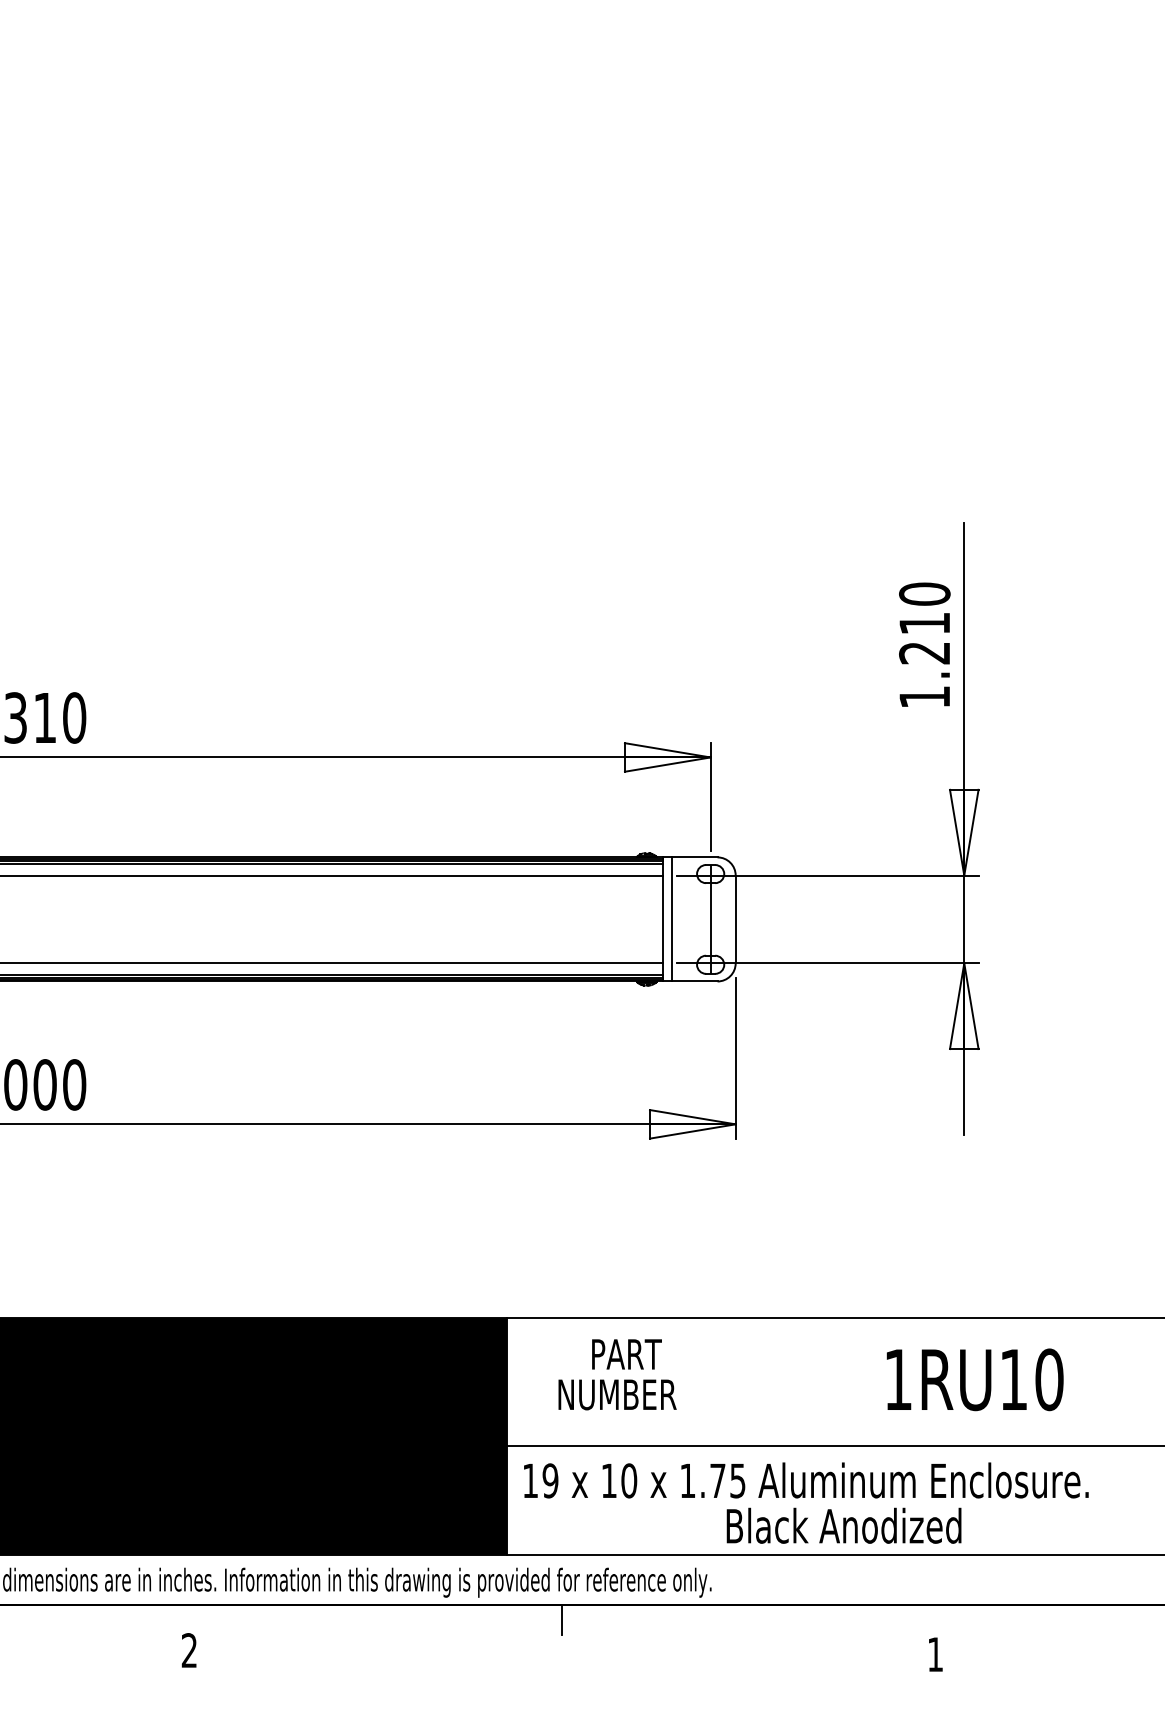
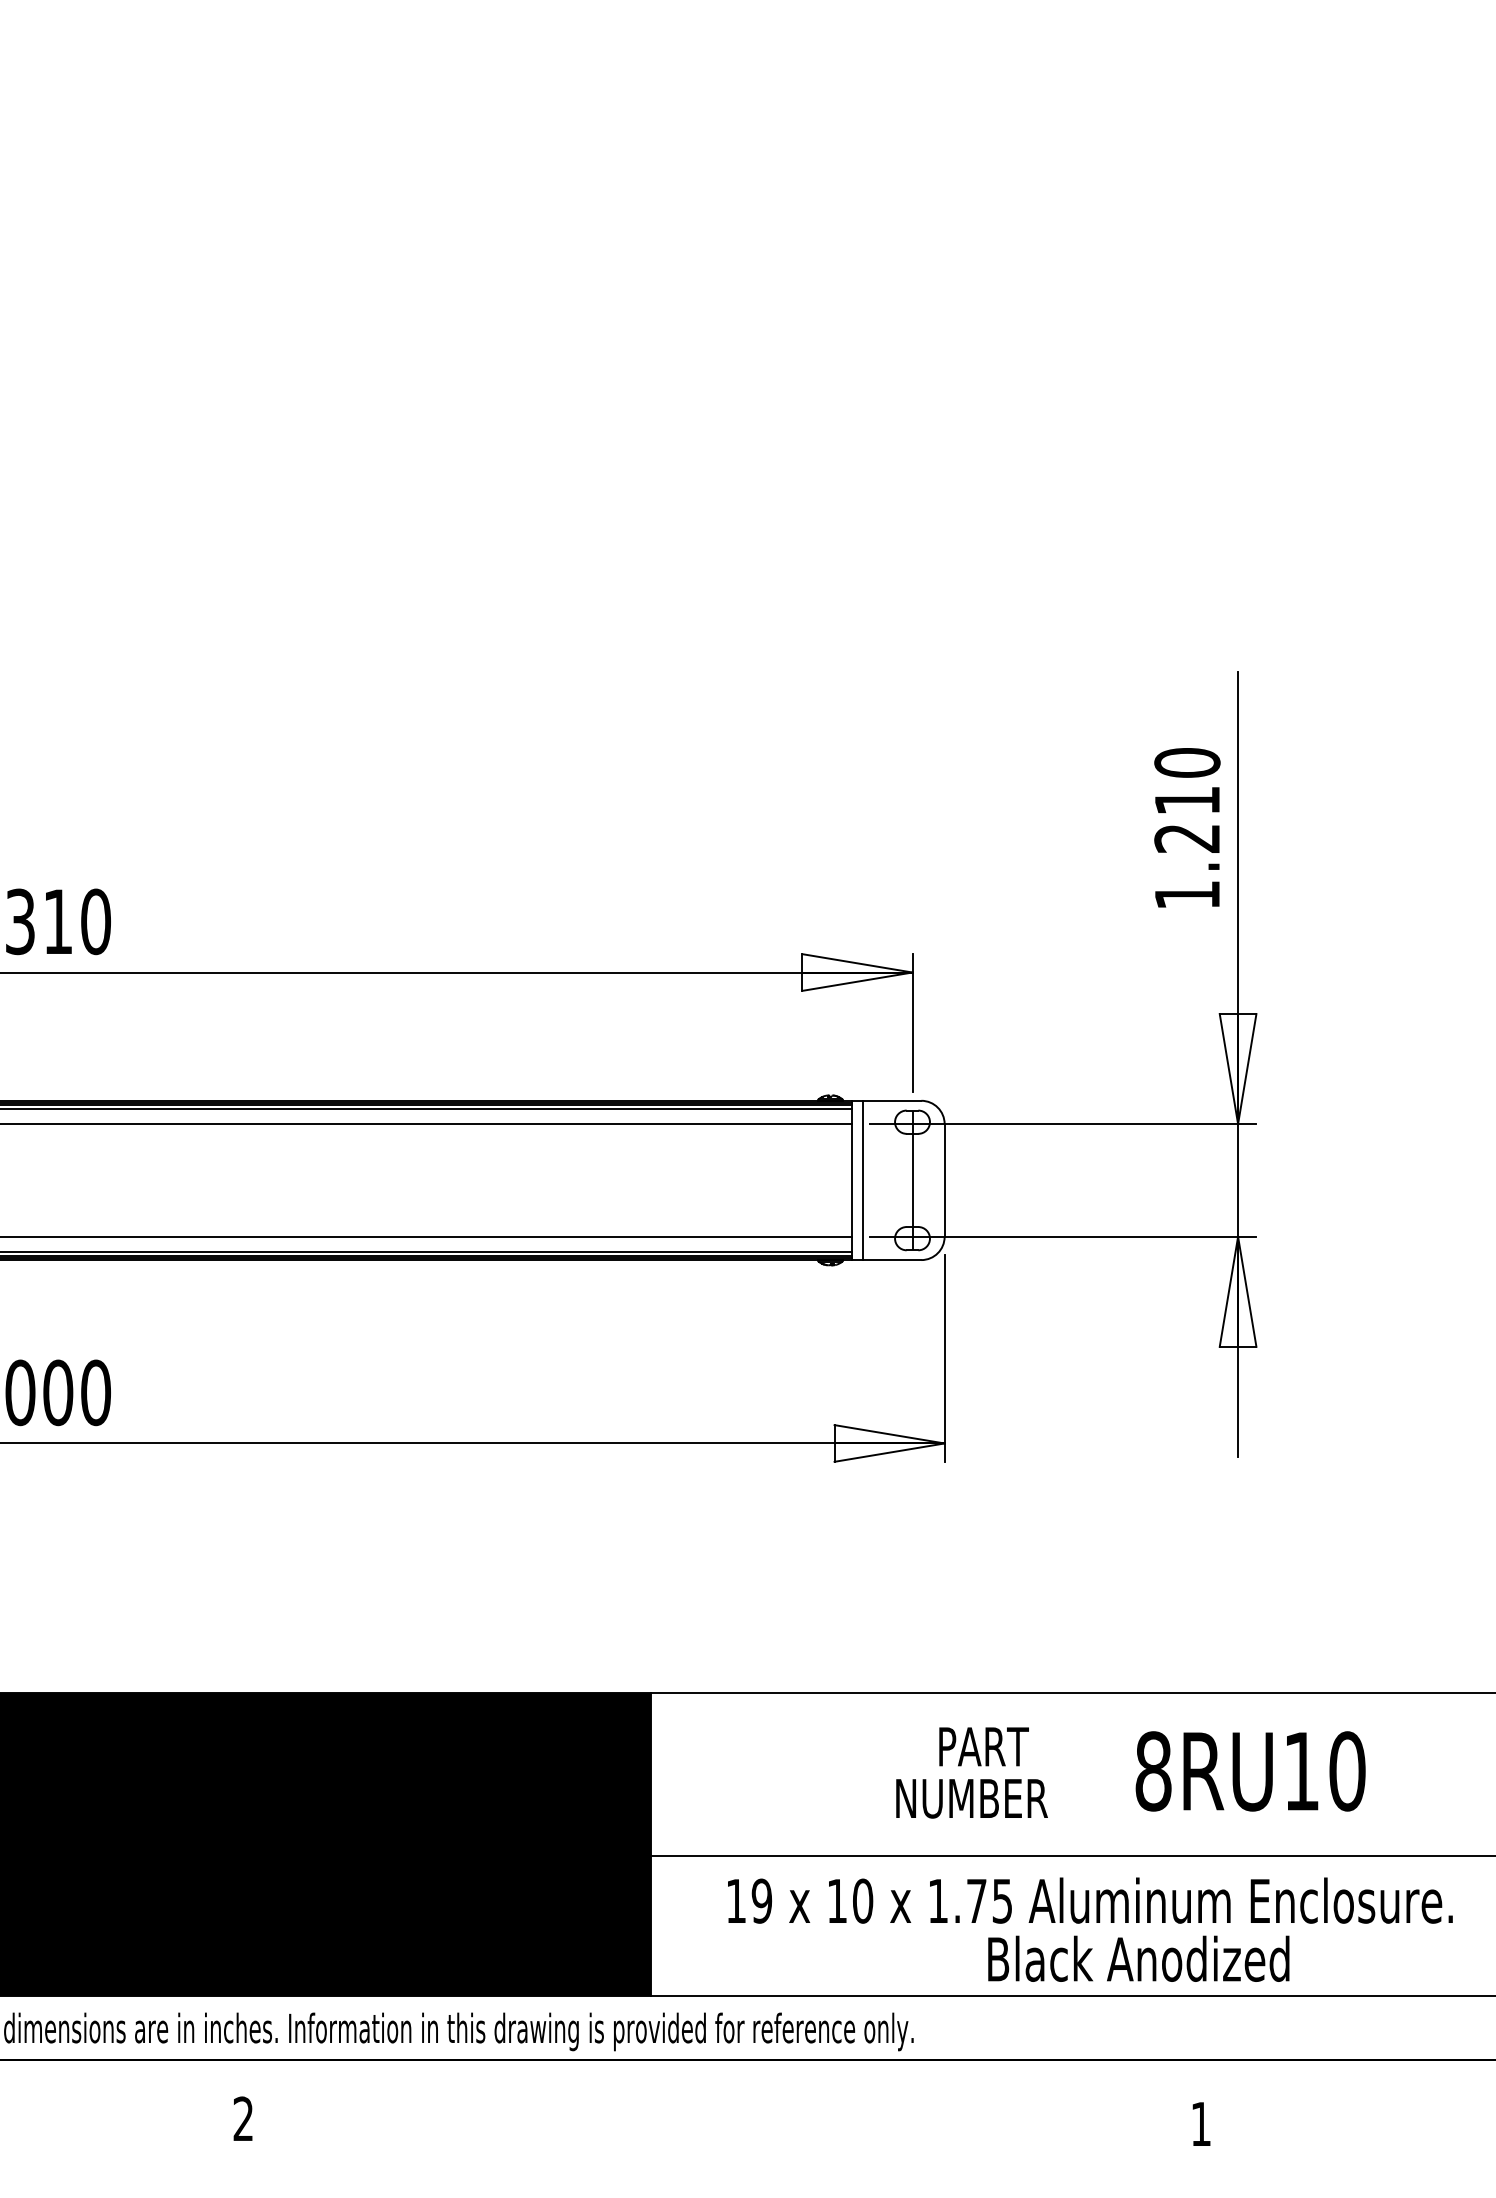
text: (617, 1374) -> (971, 1772), moved
text: (898, 1379) -> (1153, 1771), 1RU10 -> 8RU10
text: (806, 1502) -> (1090, 1929), moved
line: (562, 1619) -> (722, 2079), removed

